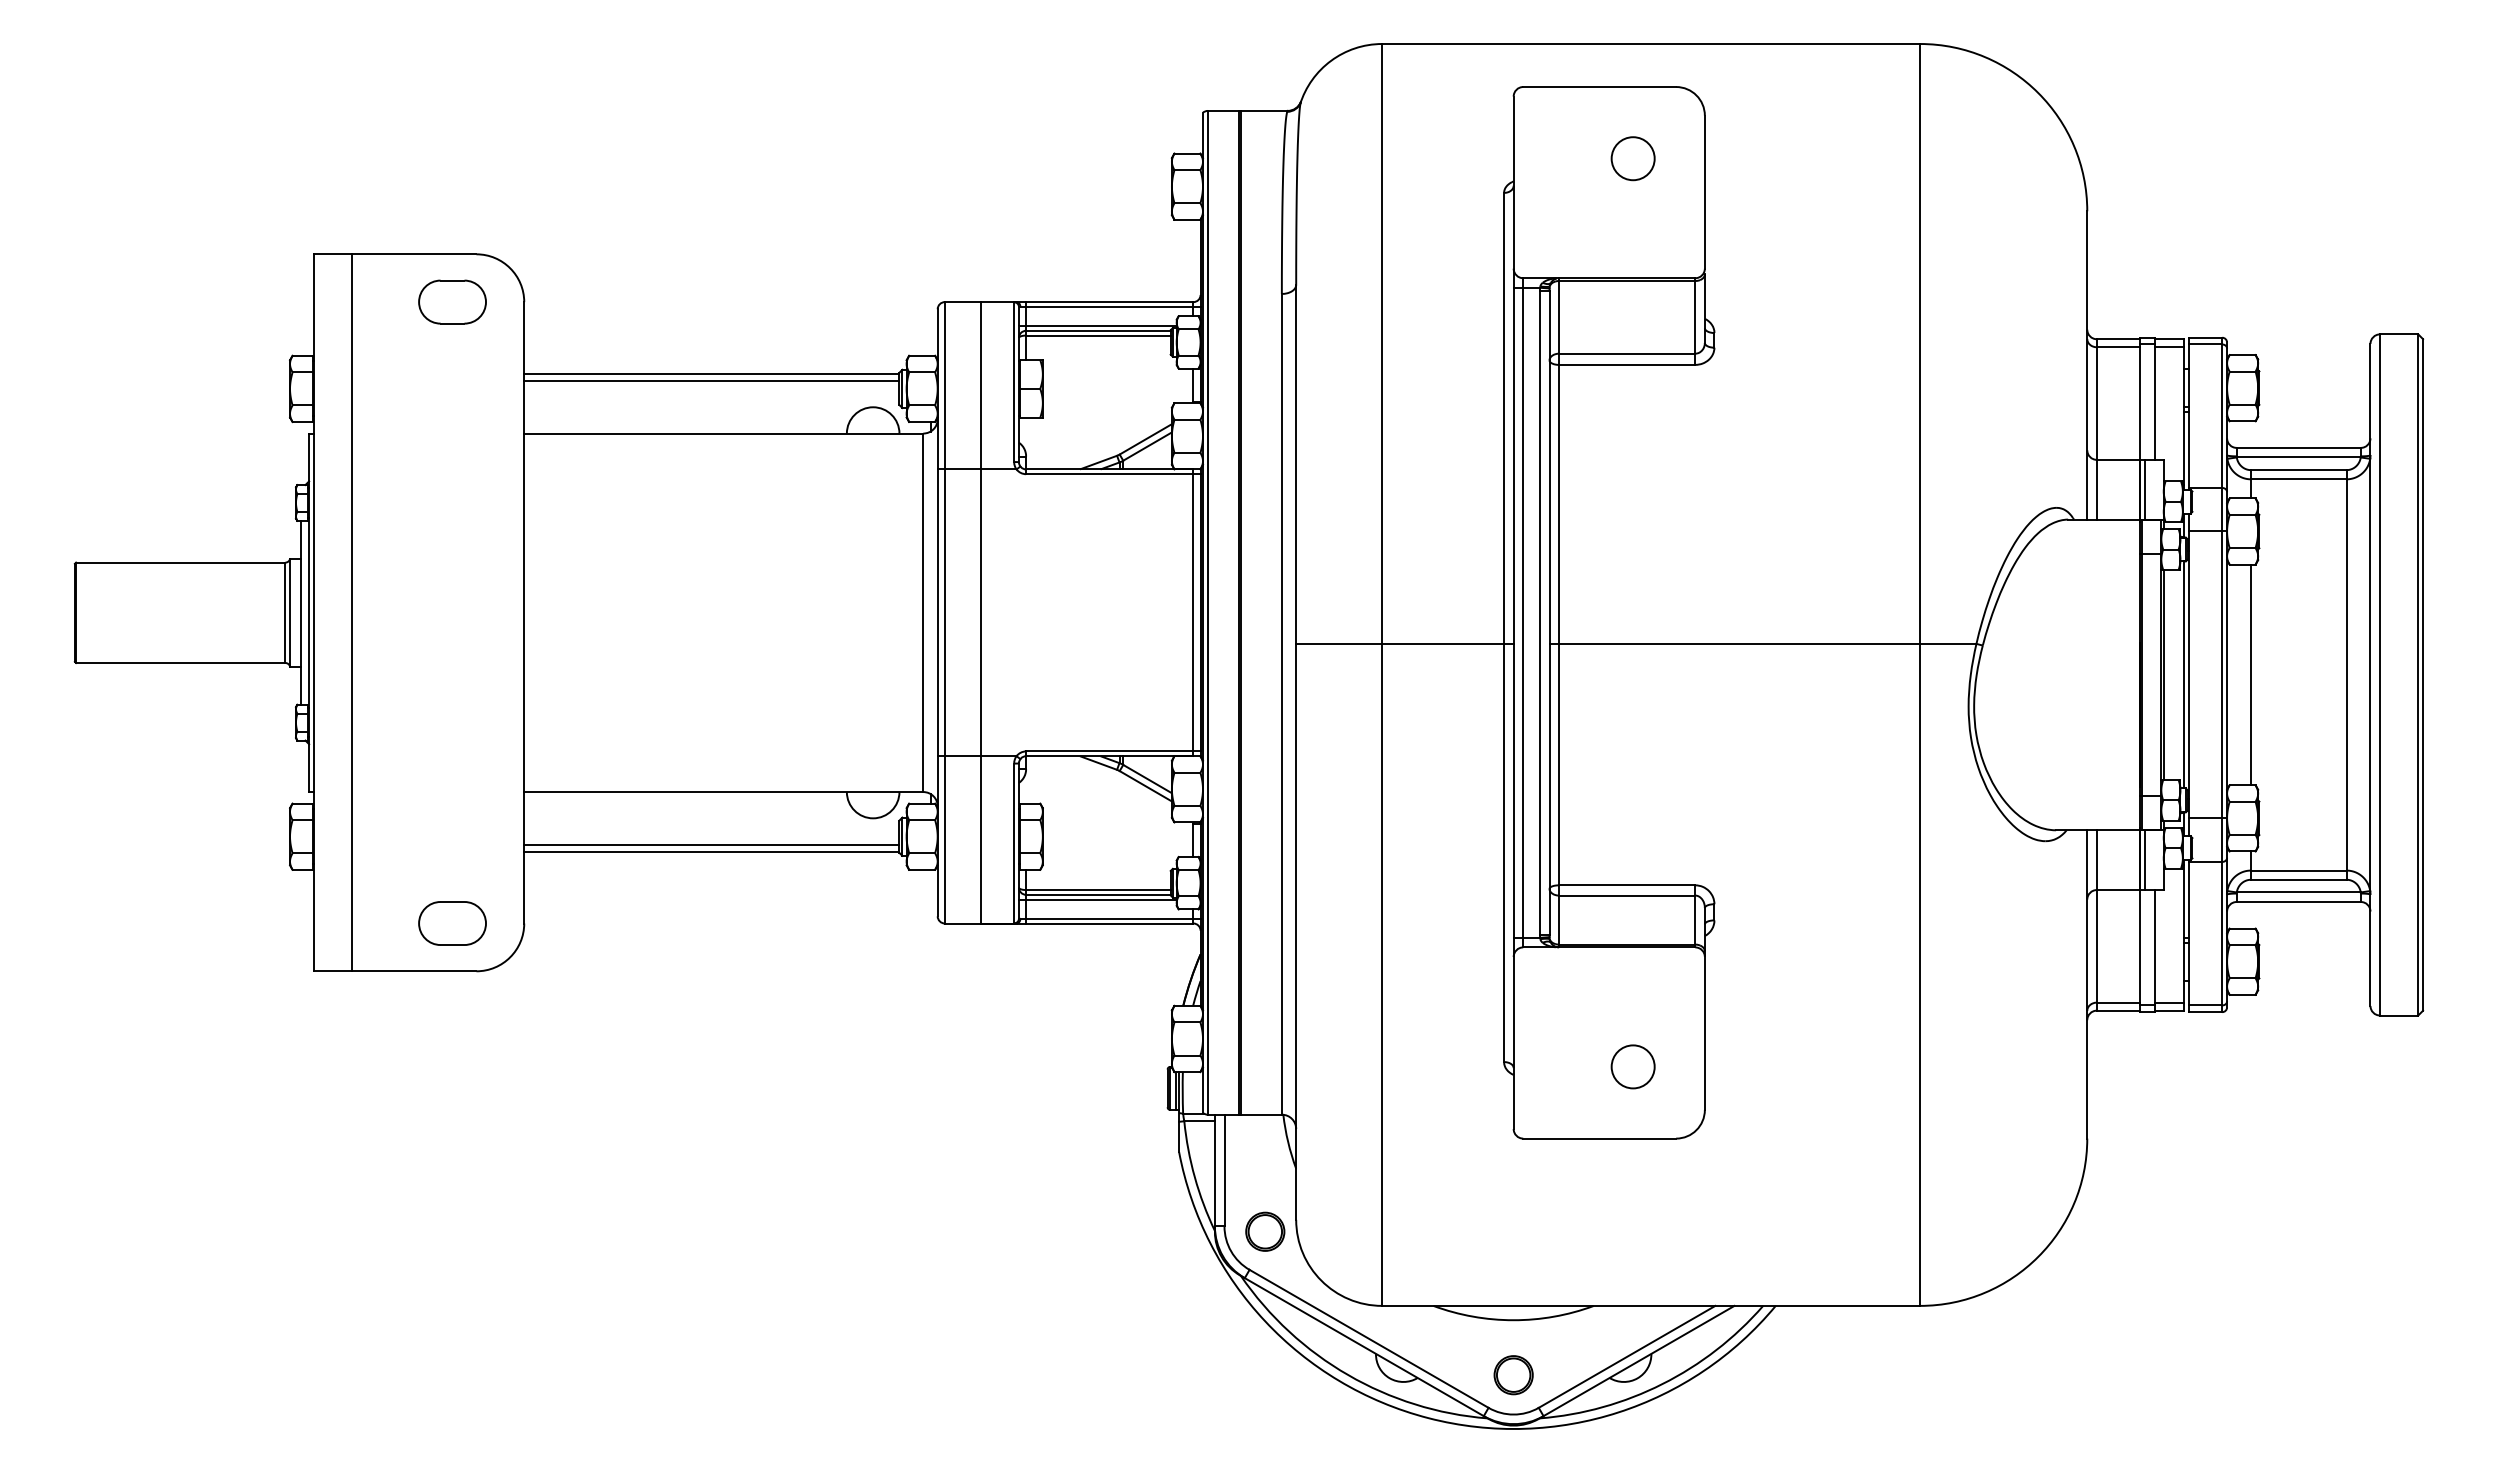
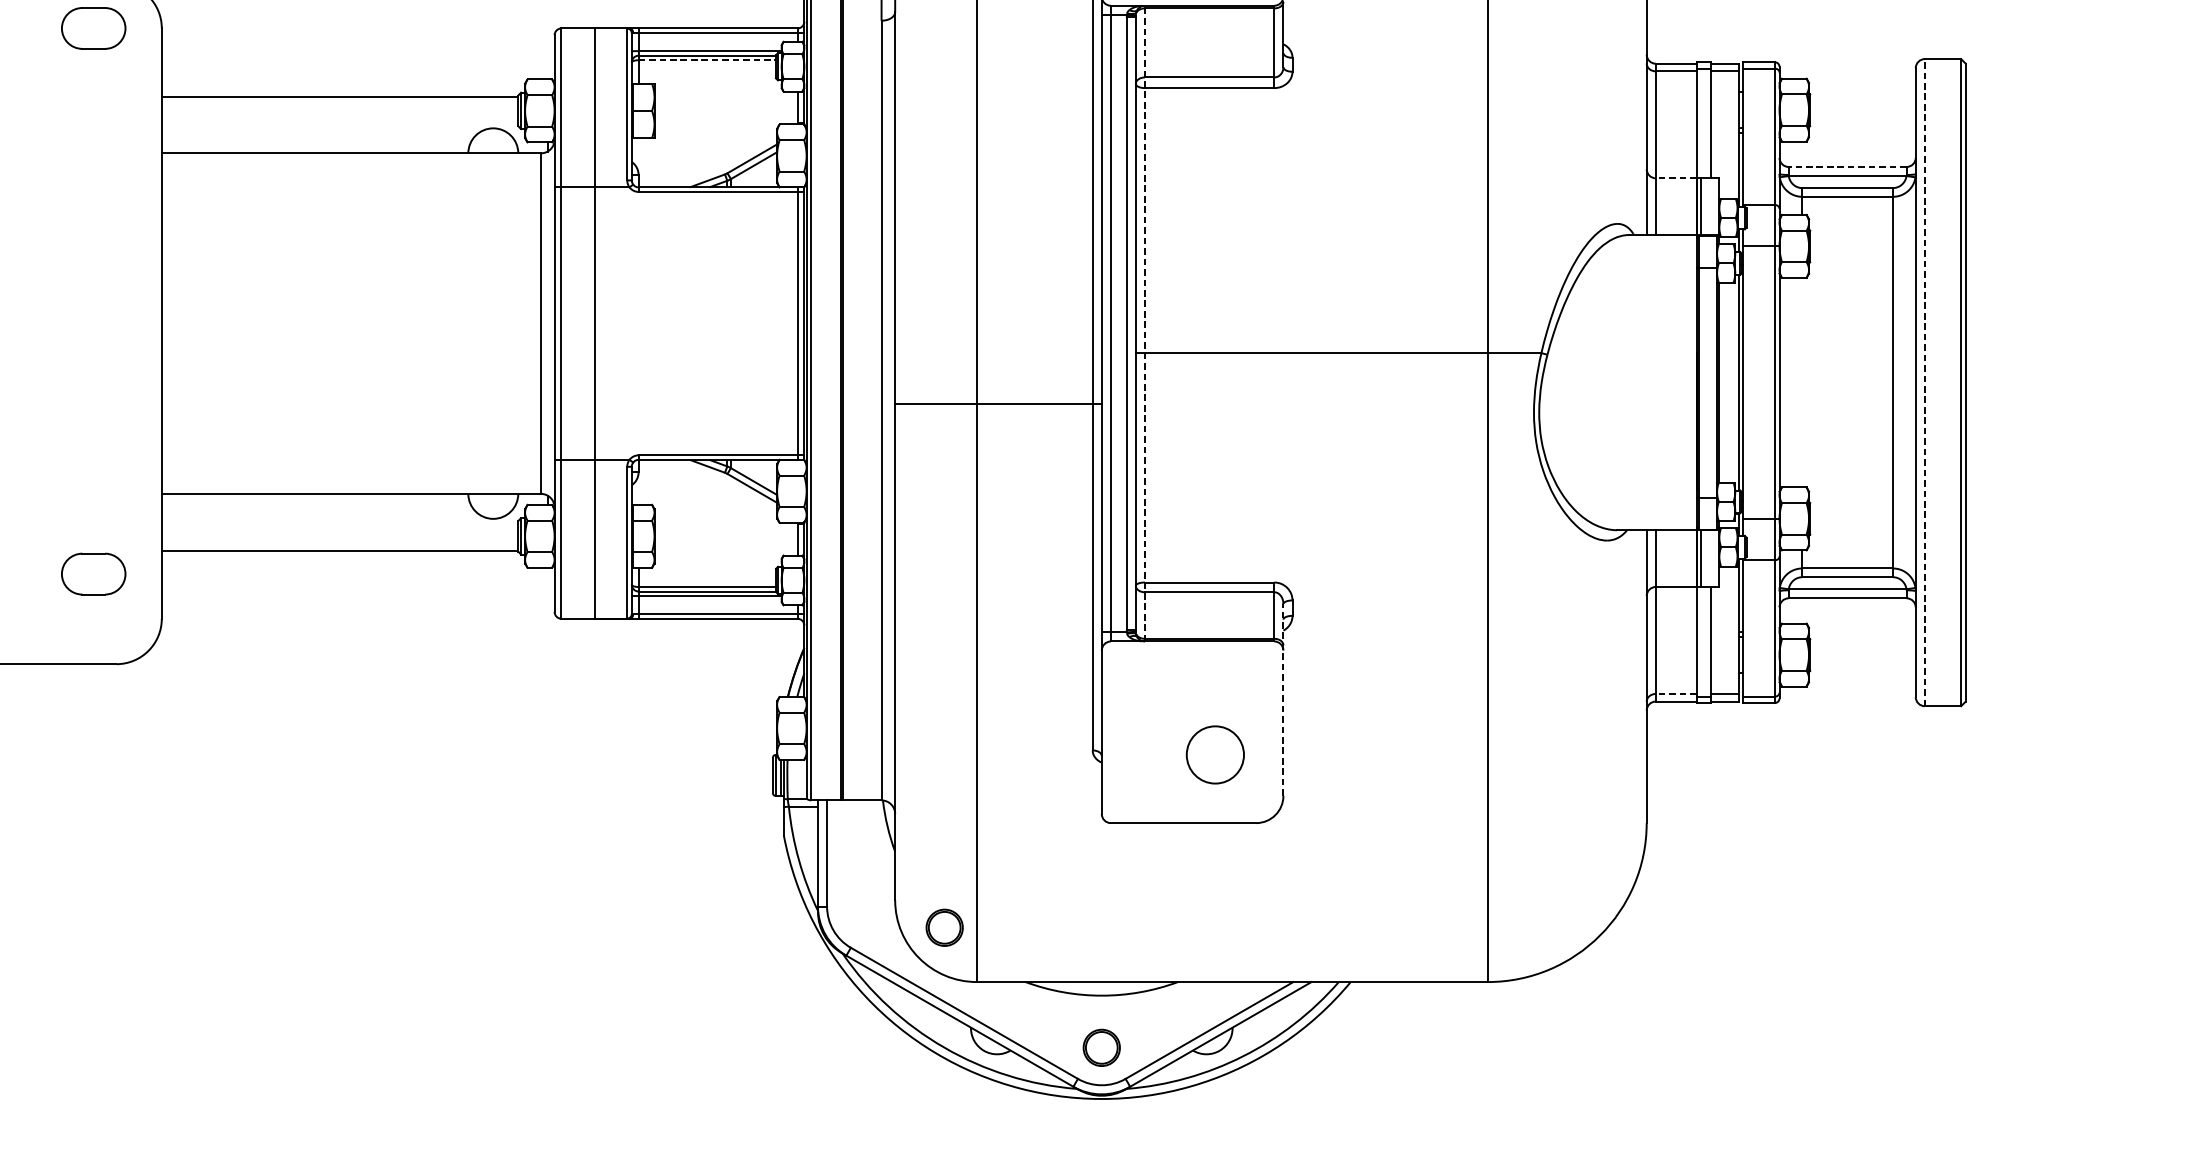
line: (1098, 335) -> (707, 60), solid -> dashed
line: (711, 380) -> (339, 102), removed
line: (2298, 447) -> (1847, 166), solid -> dashed
line: (2118, 459) -> (1676, 177), solid -> dashed
line: (1559, 612) -> (1145, 323), solid -> dashed
line: (1404, 643) -> (998, 404), moved
line: (2250, 674) -> (1801, 382), removed
line: (2380, 674) -> (1925, 382), solid -> dashed
line: (711, 844) -> (339, 543), removed
part: (452, 923) -> (93, 574), moved
line: (2118, 1002) -> (1676, 693), solid -> dashed
line: (1704, 1008) -> (1283, 699), solid -> dashed
circle: (1632, 1066) -> (1214, 754), size x1.4
part: (1265, 1231) -> (944, 927), moved

